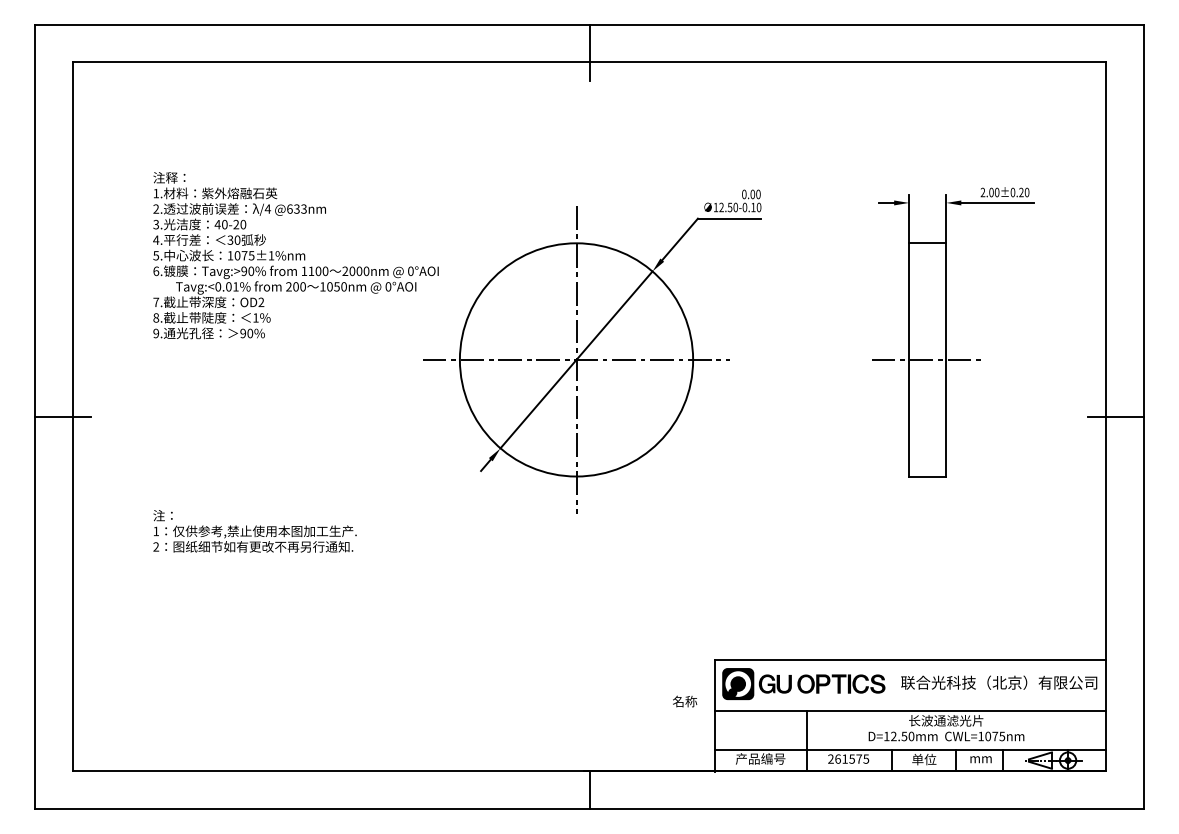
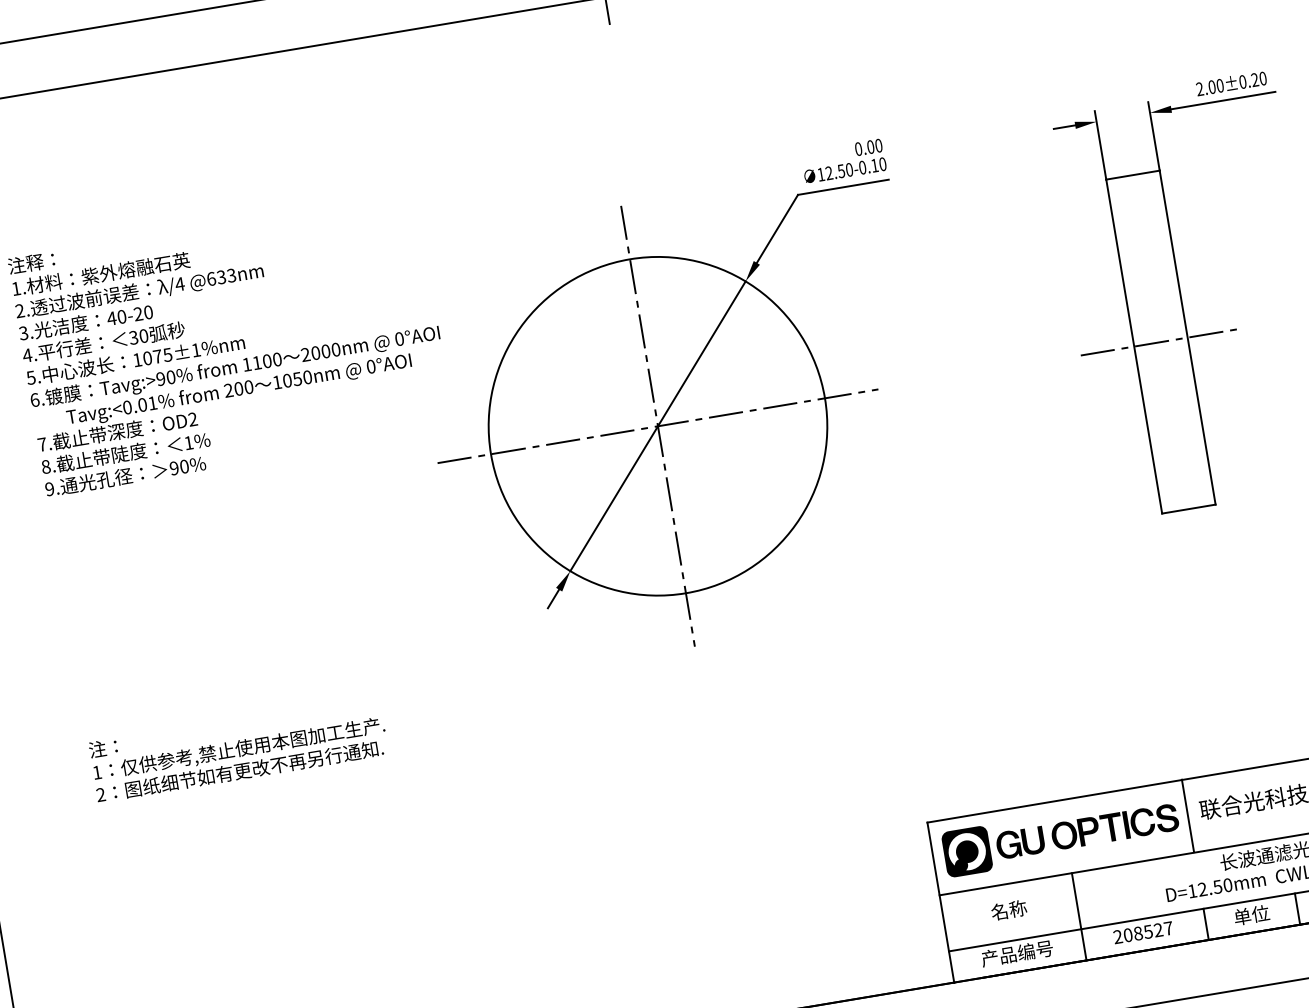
line: (892, 684) -> (1188, 815), added
text: (685, 701) -> (1009, 910), moved
text: (852, 758) -> (1148, 930), 261575 -> 208527

